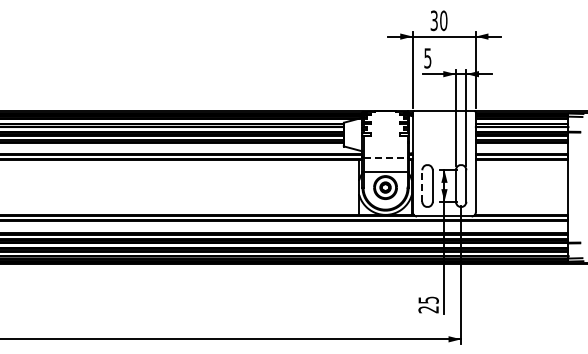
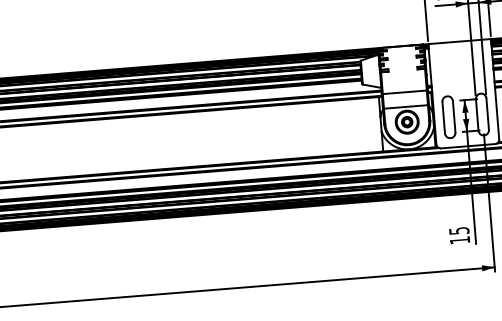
line: (386, 157) -> (405, 92), dashed -> solid
line: (422, 186) -> (443, 118), dashed -> solid
text: (428, 309) -> (459, 240), 25 -> 15

